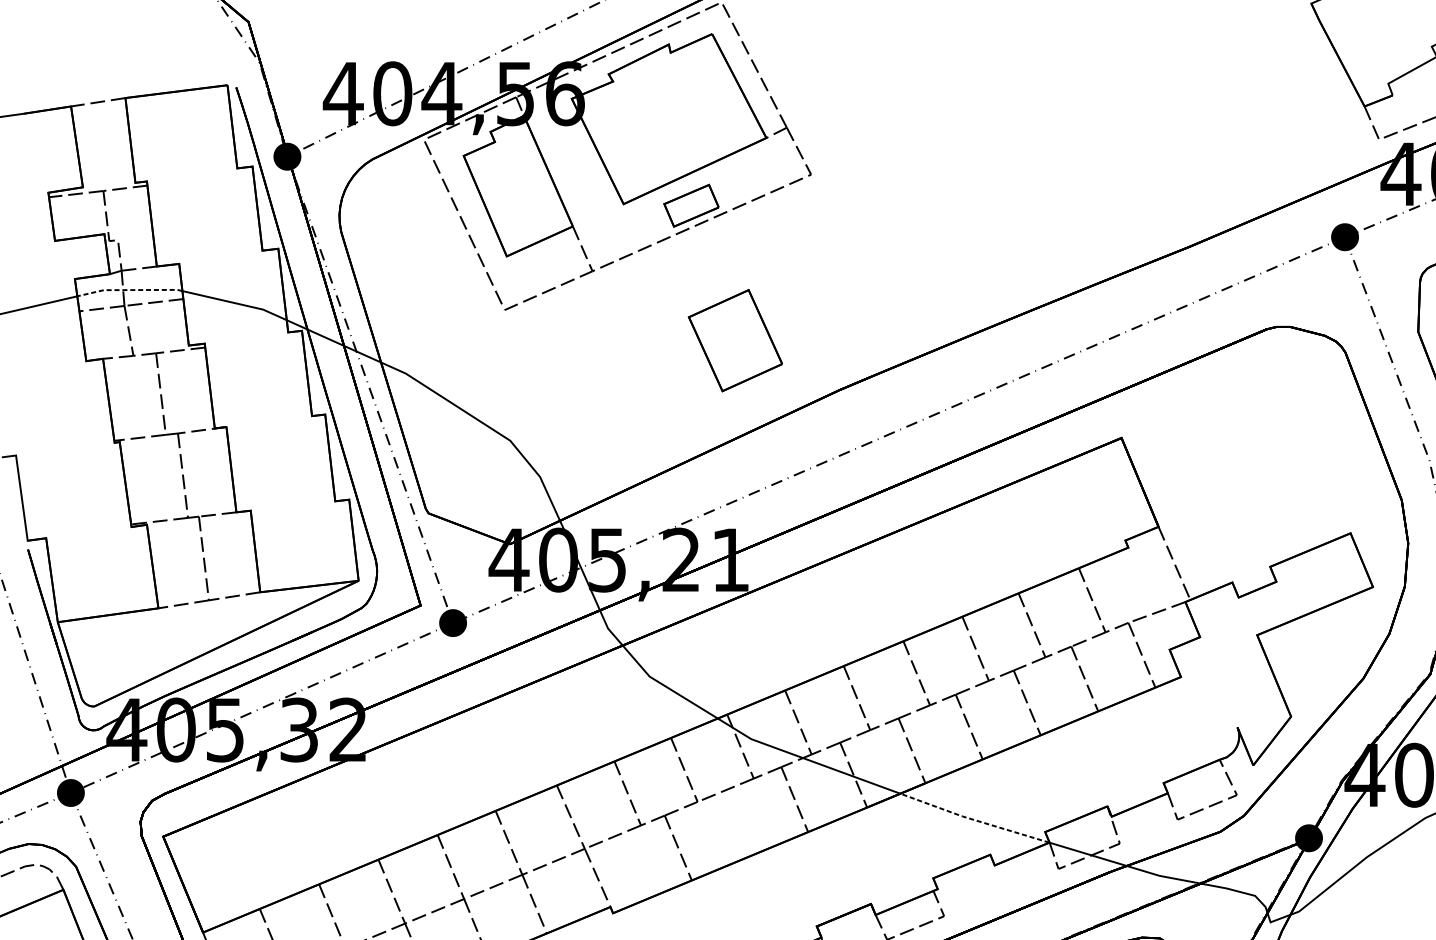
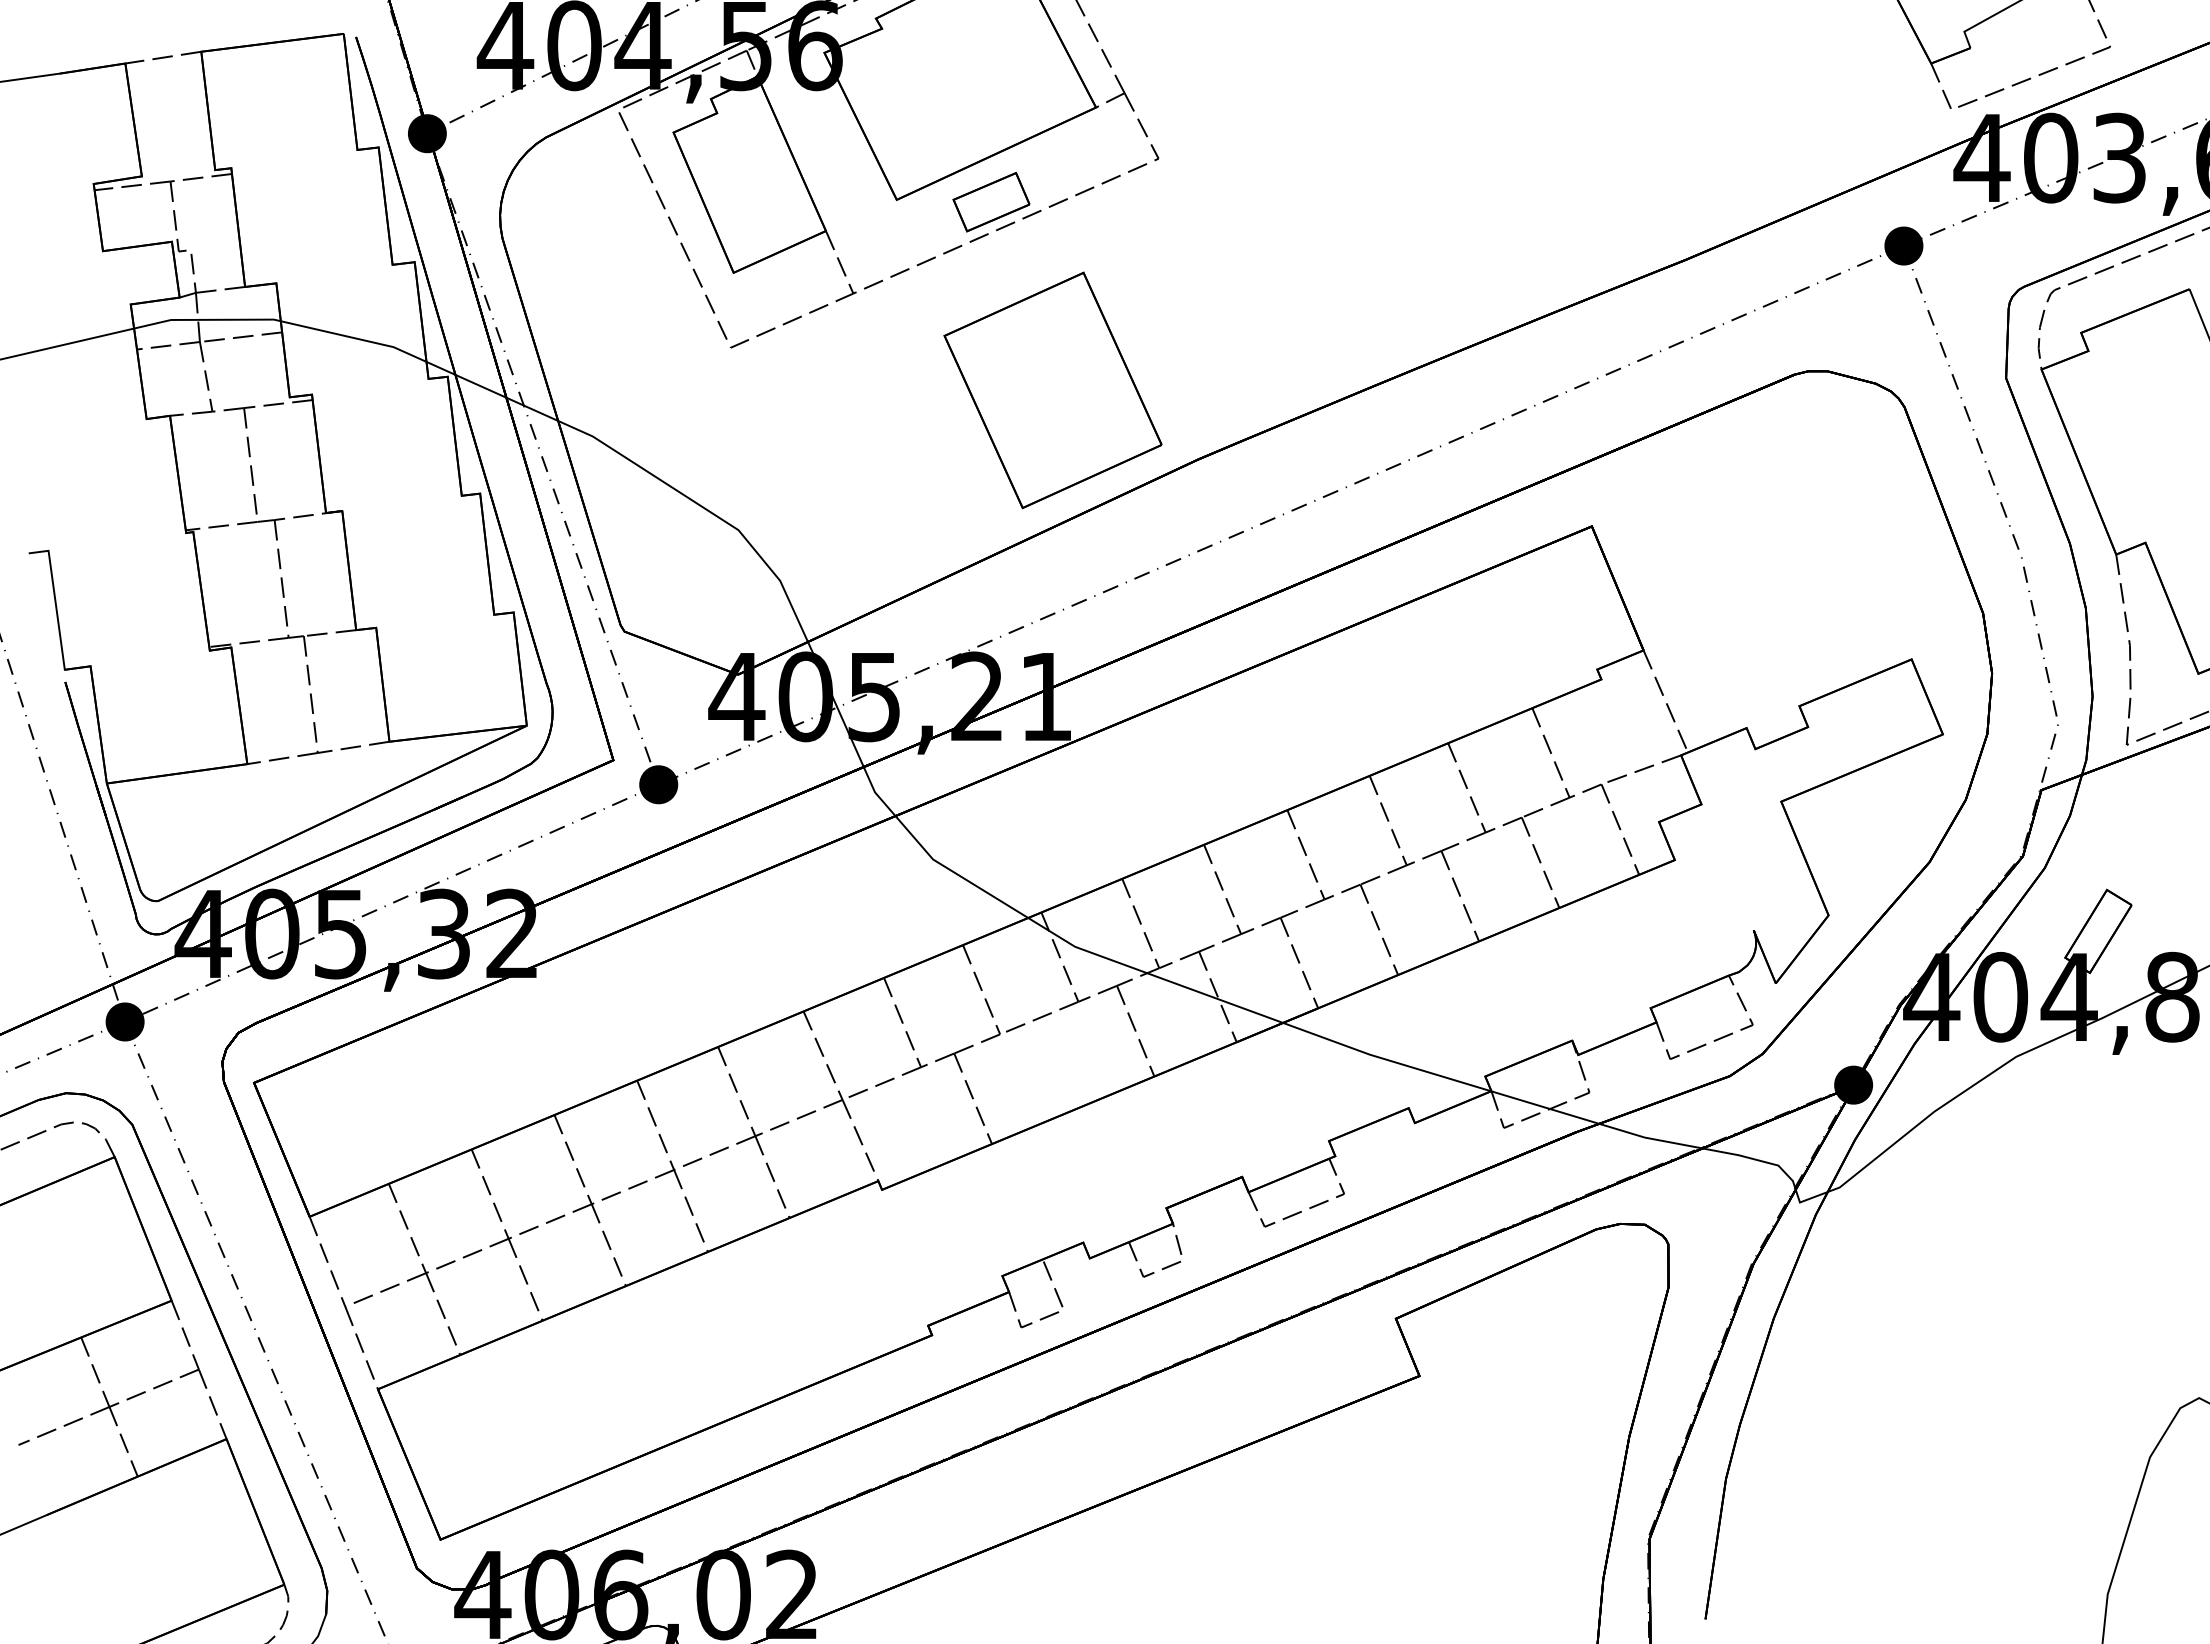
line: (129, 289) -> (206, 319), dashed -> solid
part: (735, 340) -> (1052, 390), size x1.67
line: (973, 819) -> (1385, 1059), dashed -> solid

